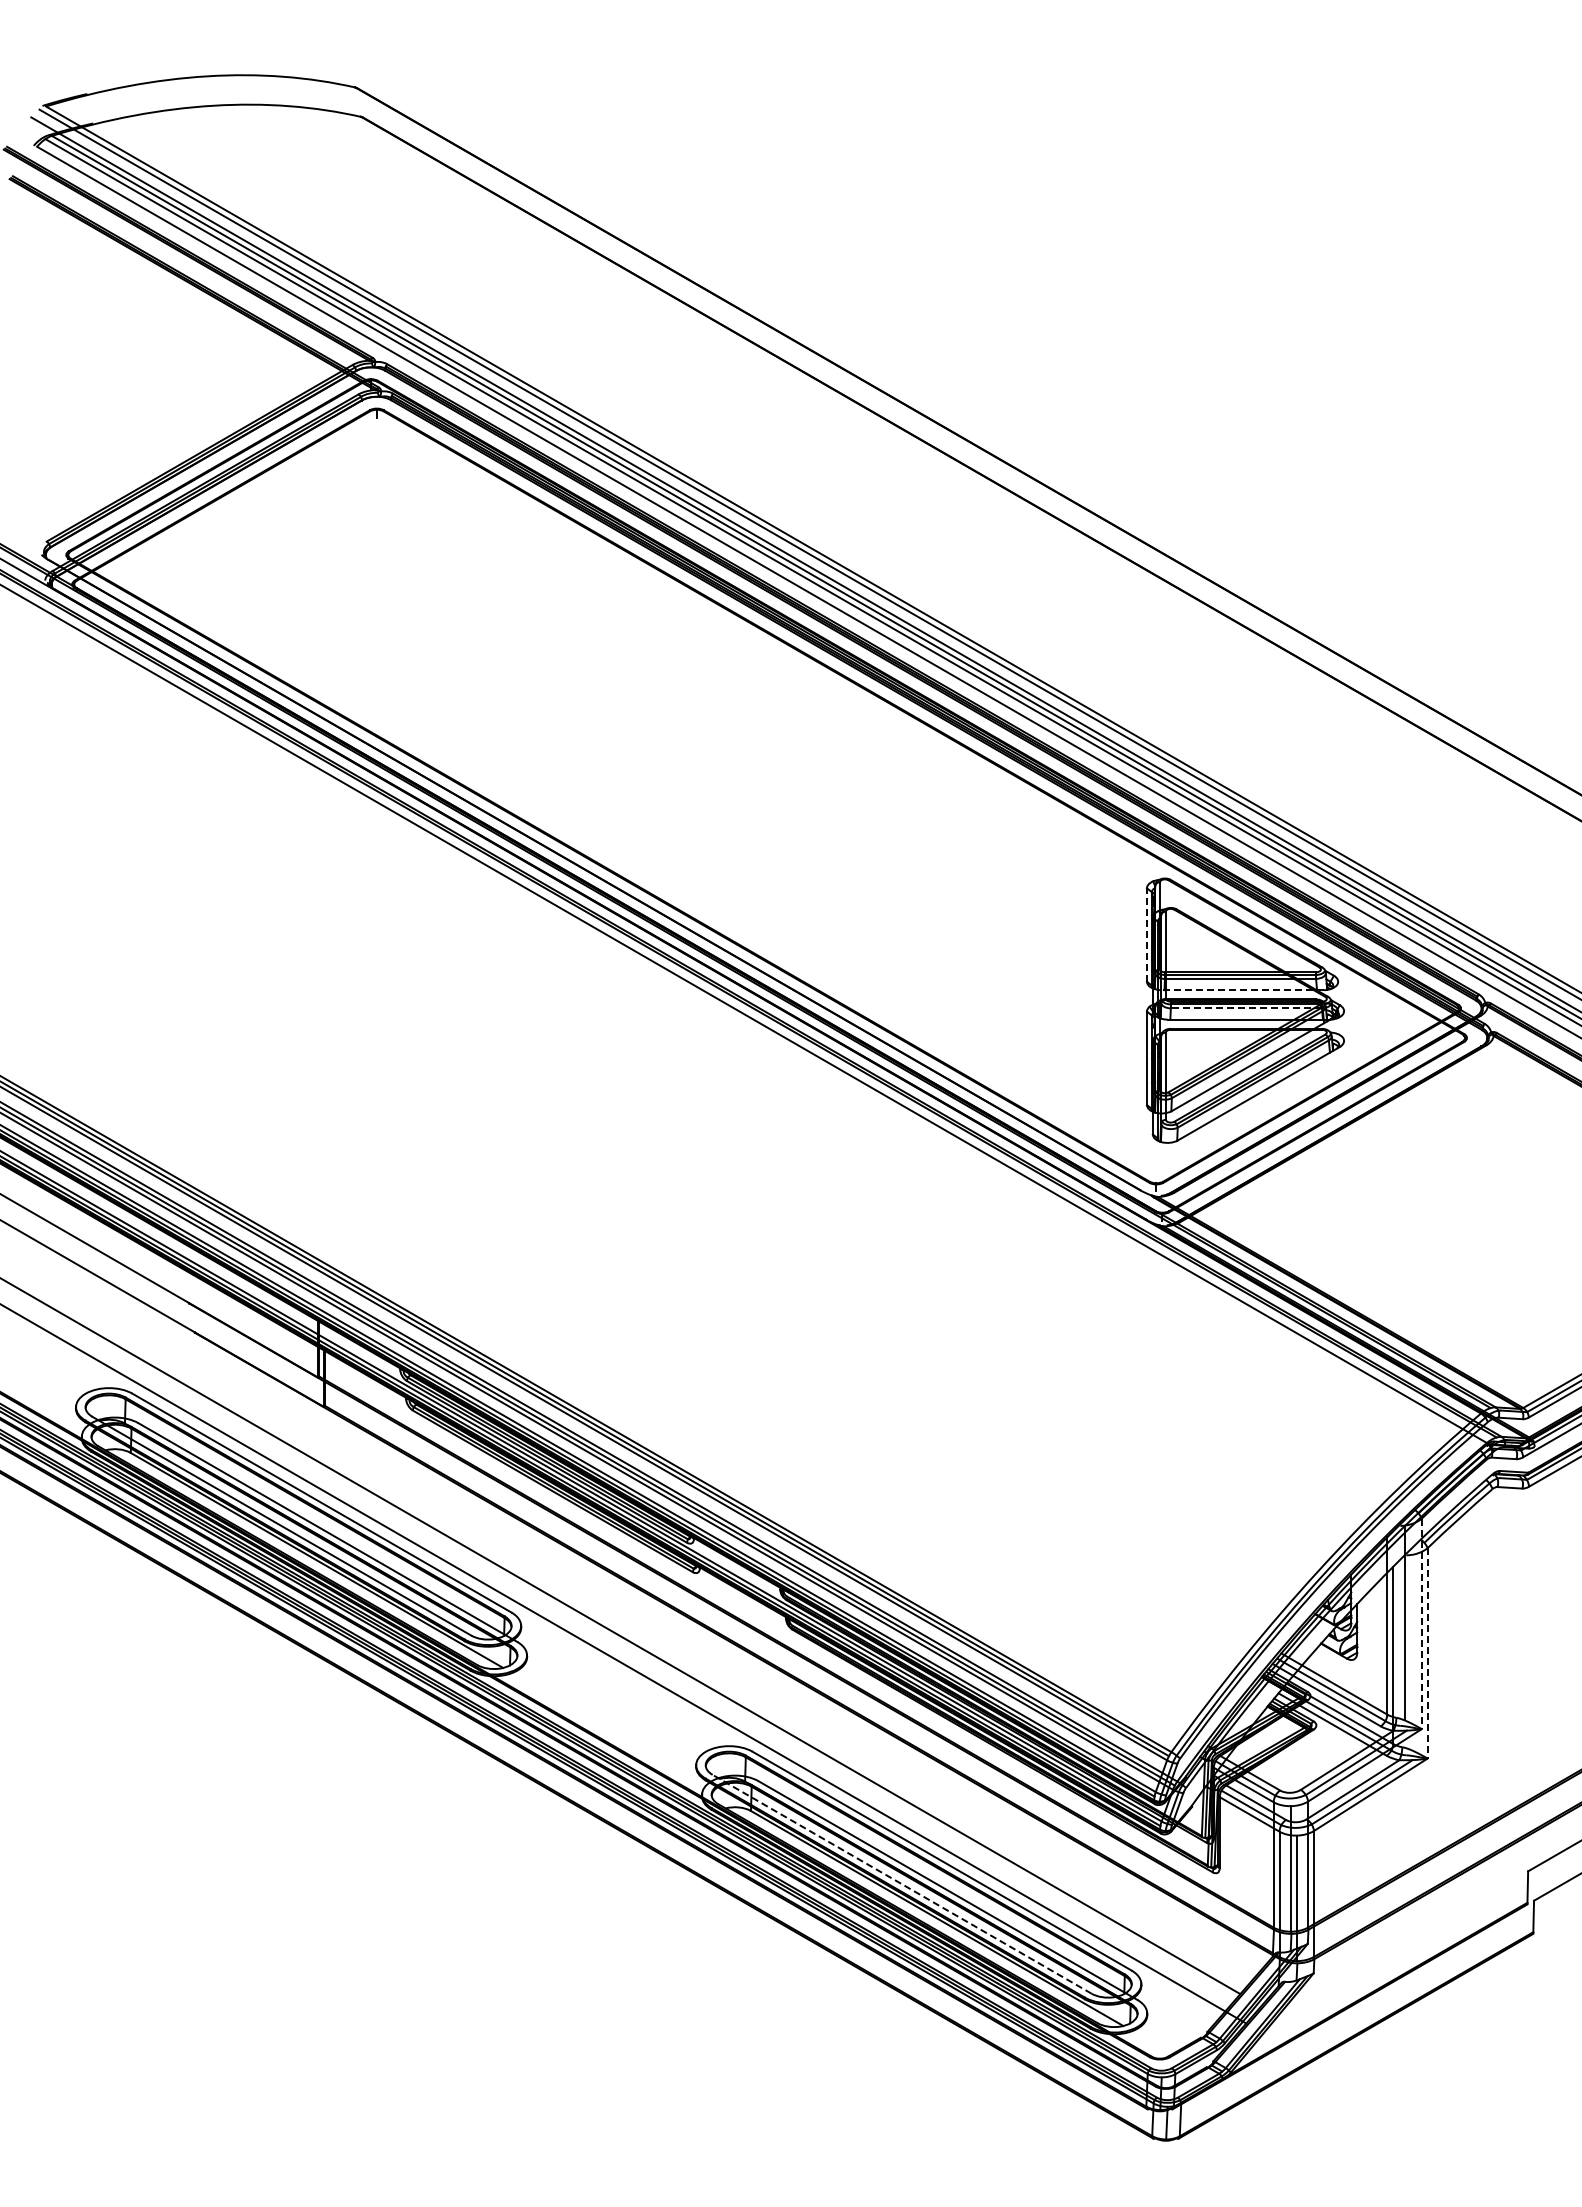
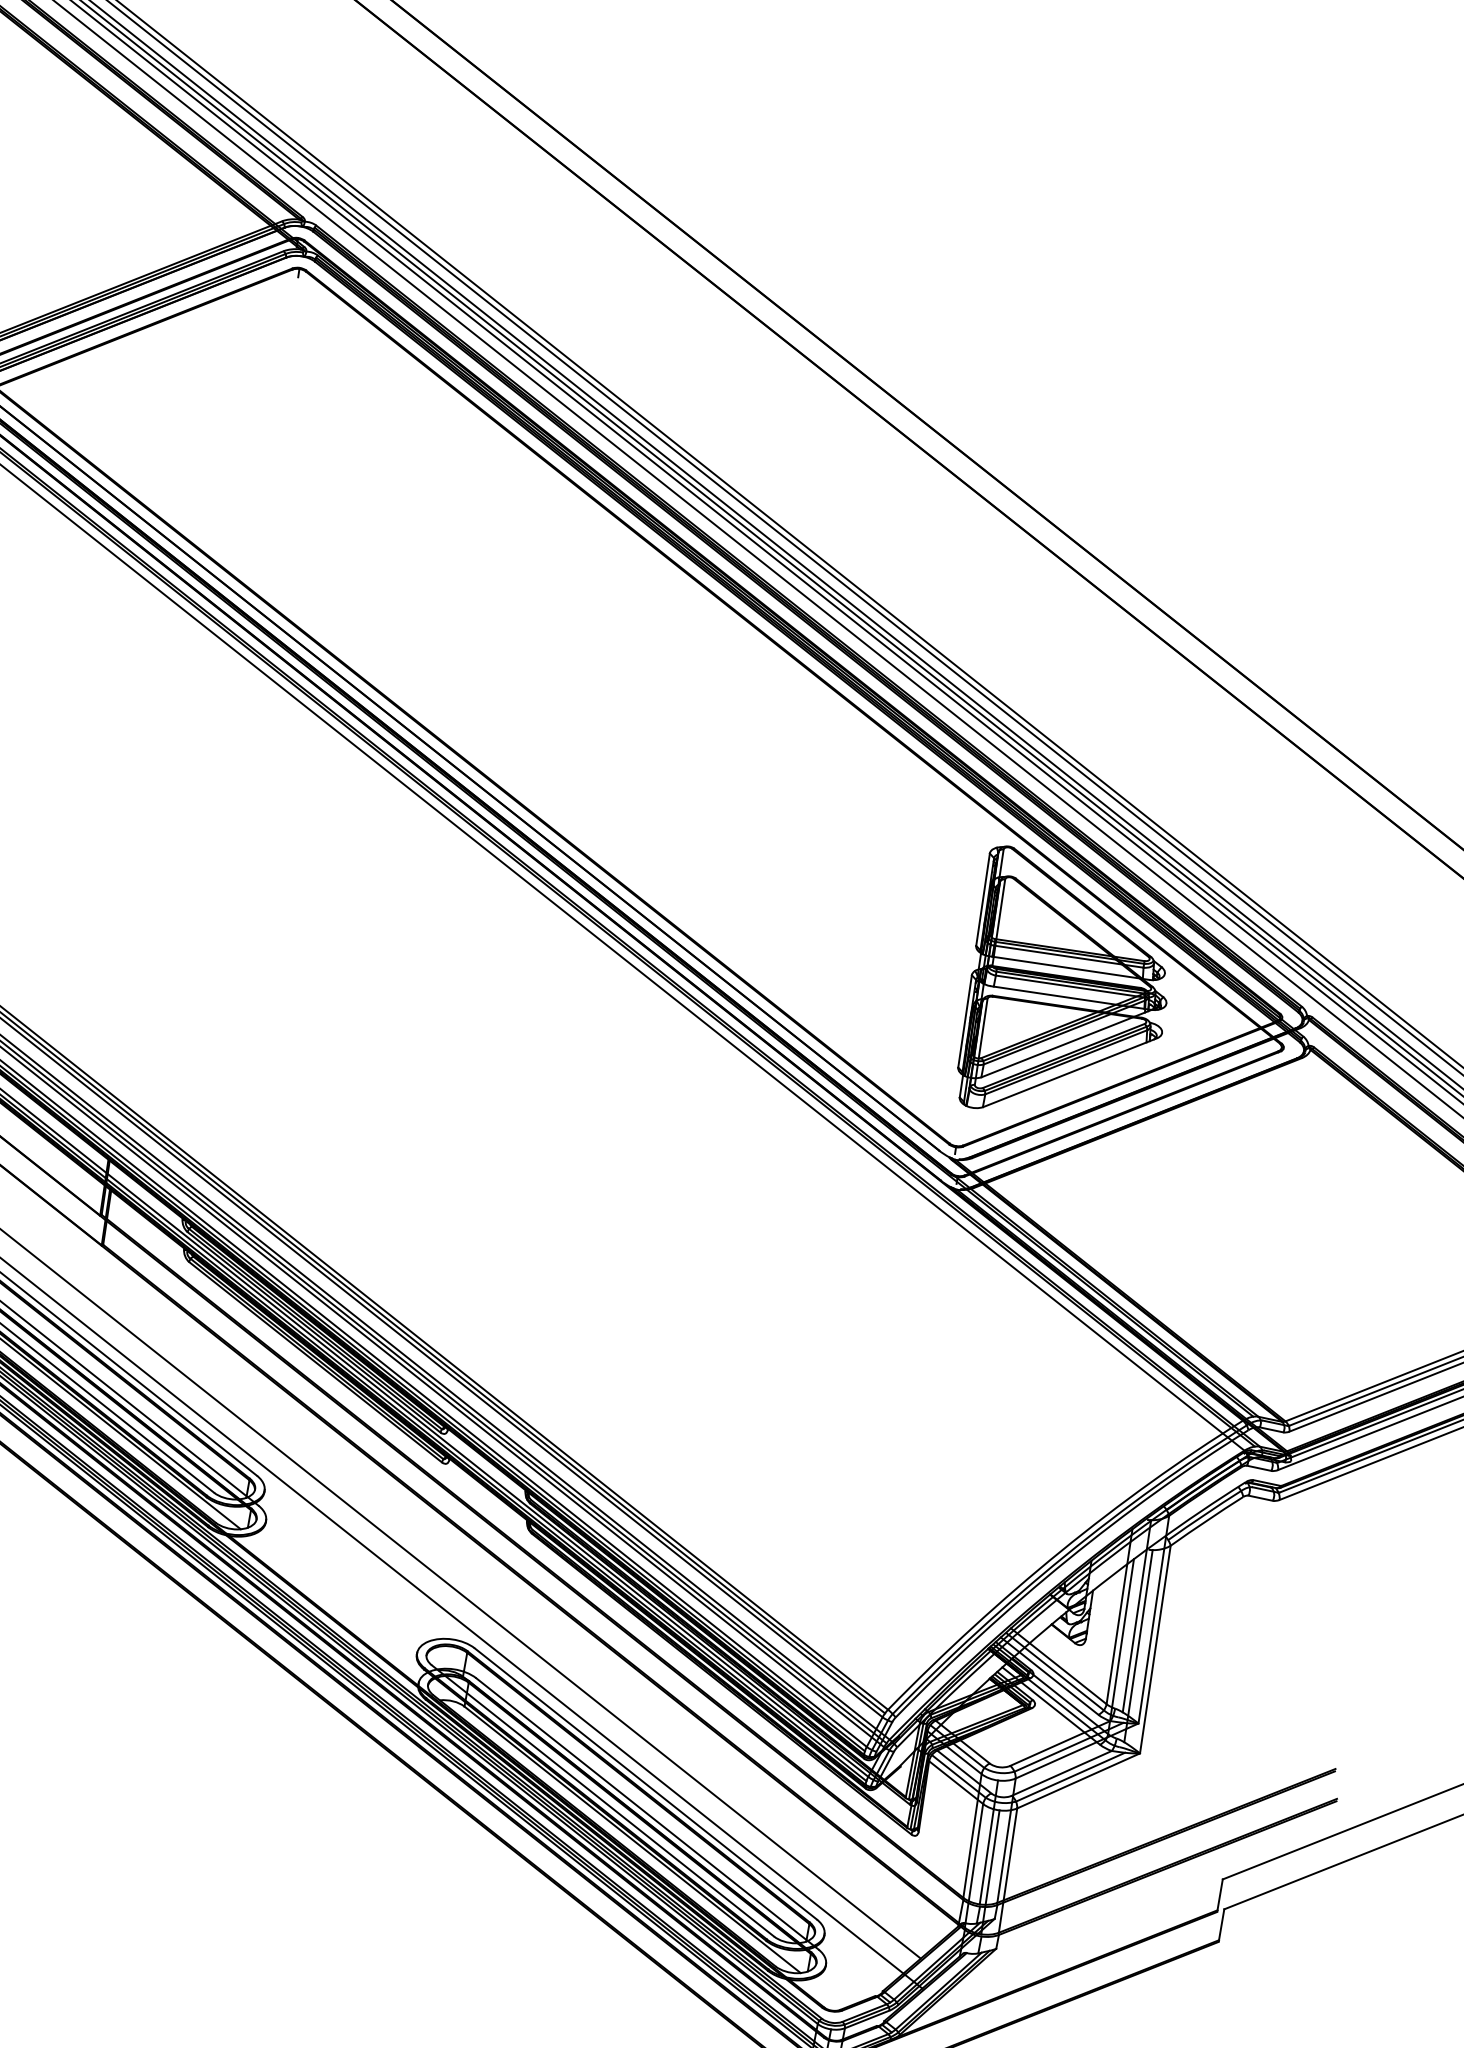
line: (1147, 934) -> (983, 899), dashed -> solid
line: (1242, 990) -> (1069, 968), dashed -> solid
line: (1246, 1008) -> (1070, 986), dashed -> solid
line: (1421, 1624) -> (1153, 1620), dashed -> solid
line: (1410, 1652) -> (1138, 1646), added
line: (1427, 1653) -> (1155, 1649), dashed -> solid
line: (902, 1884) -> (603, 1801), dashed -> solid

